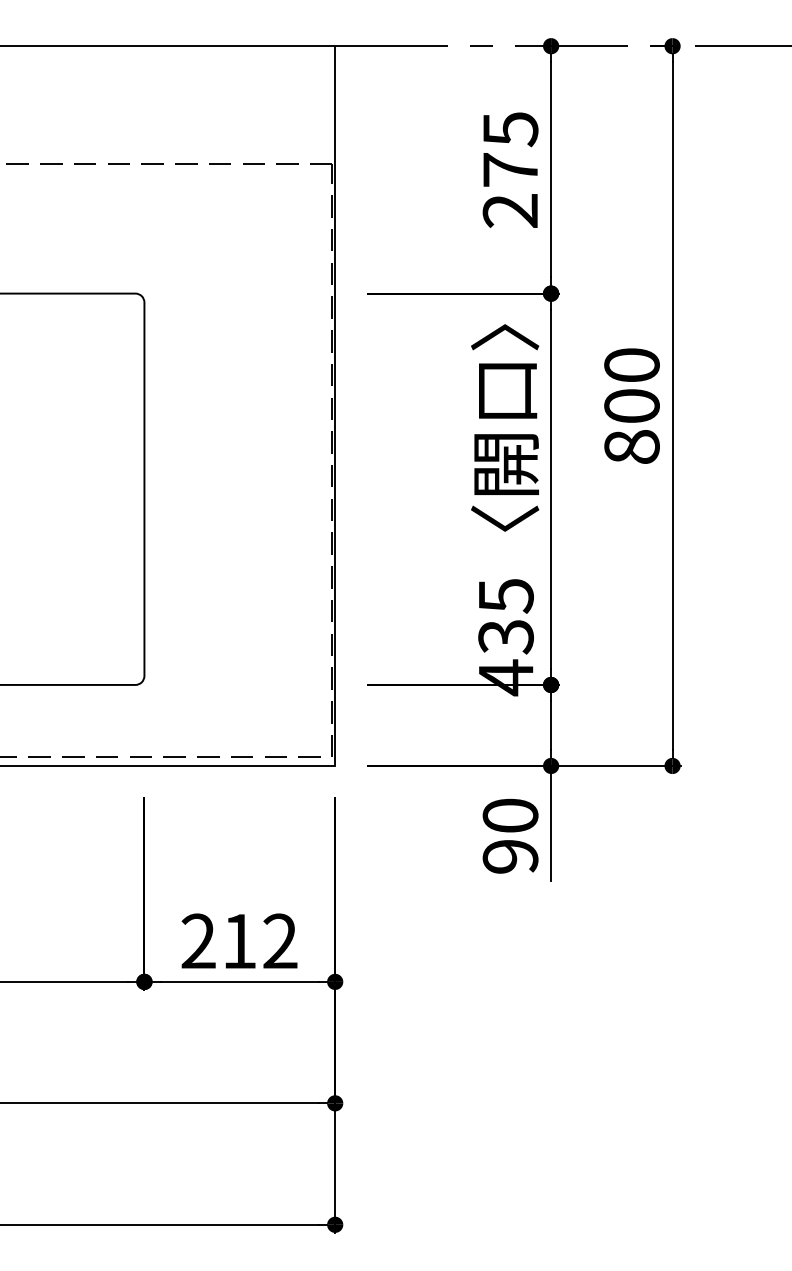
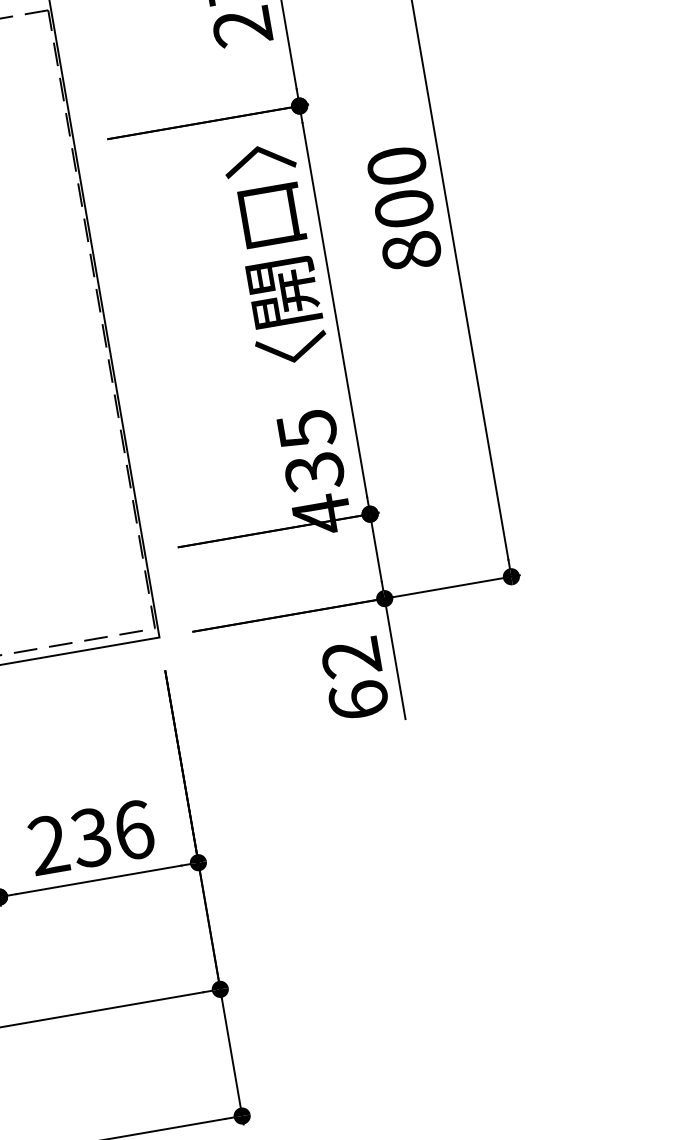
text: (510, 835) -> (354, 678), 90 -> 62
text: (259, 941) -> (112, 834), 212 -> 236

